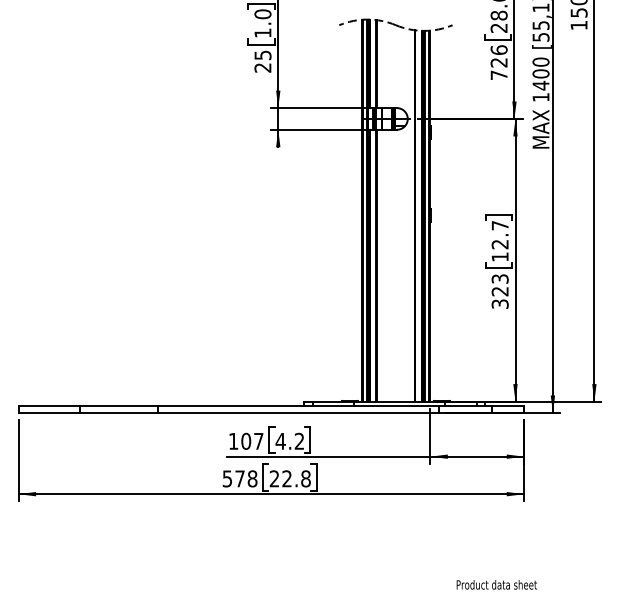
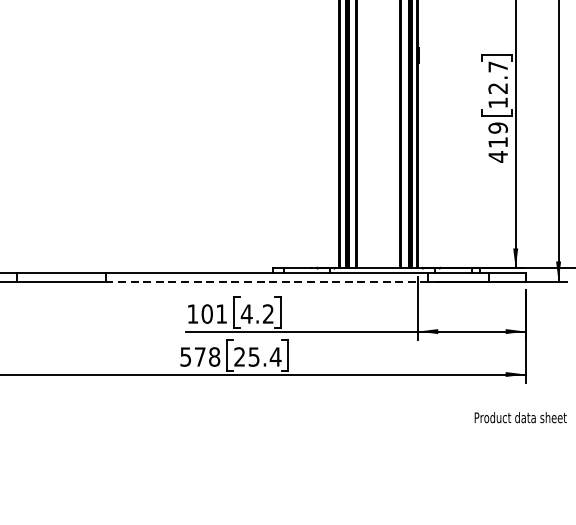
text: (499, 291) -> (497, 142), 323 -> 419
line: (298, 412) -> (267, 280), solid -> dashed
text: (258, 441) -> (221, 314), 107 -> 101
text: (296, 478) -> (264, 356), 22.8 -> 25.4
text: (496, 584) -> (520, 417), moved

